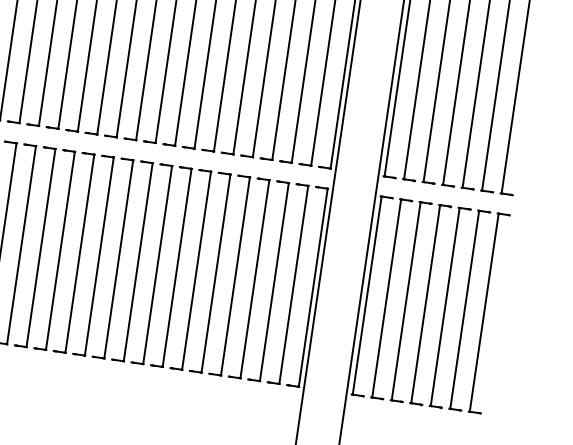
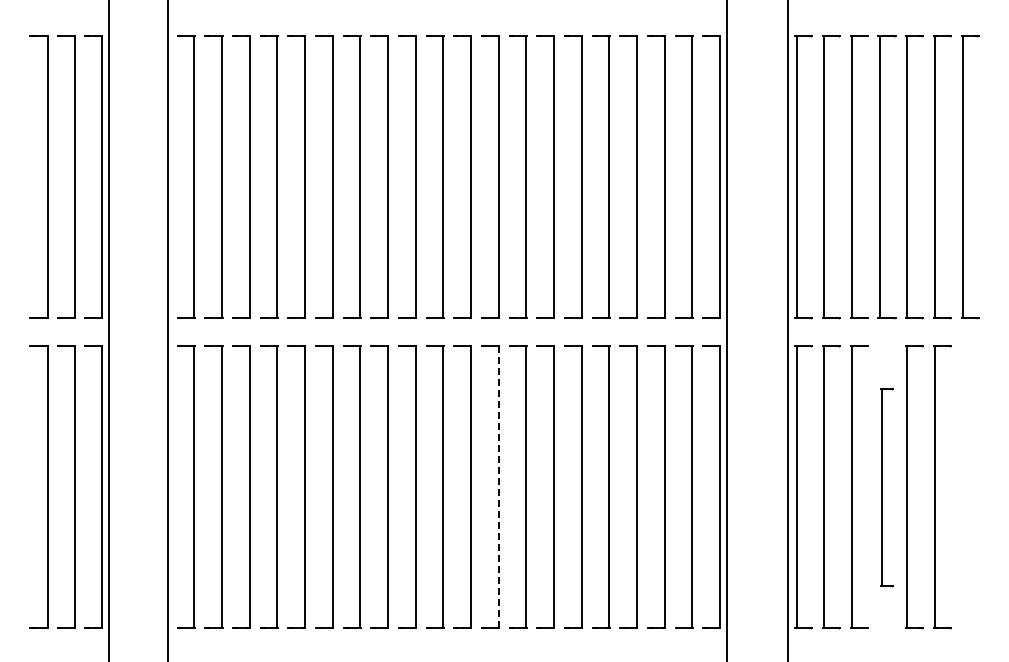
line: (157, 265) -> (498, 487), solid -> dashed
part: (430, 305) -> (886, 487), size x0.7
part: (484, 313) -> (963, 487), removed

